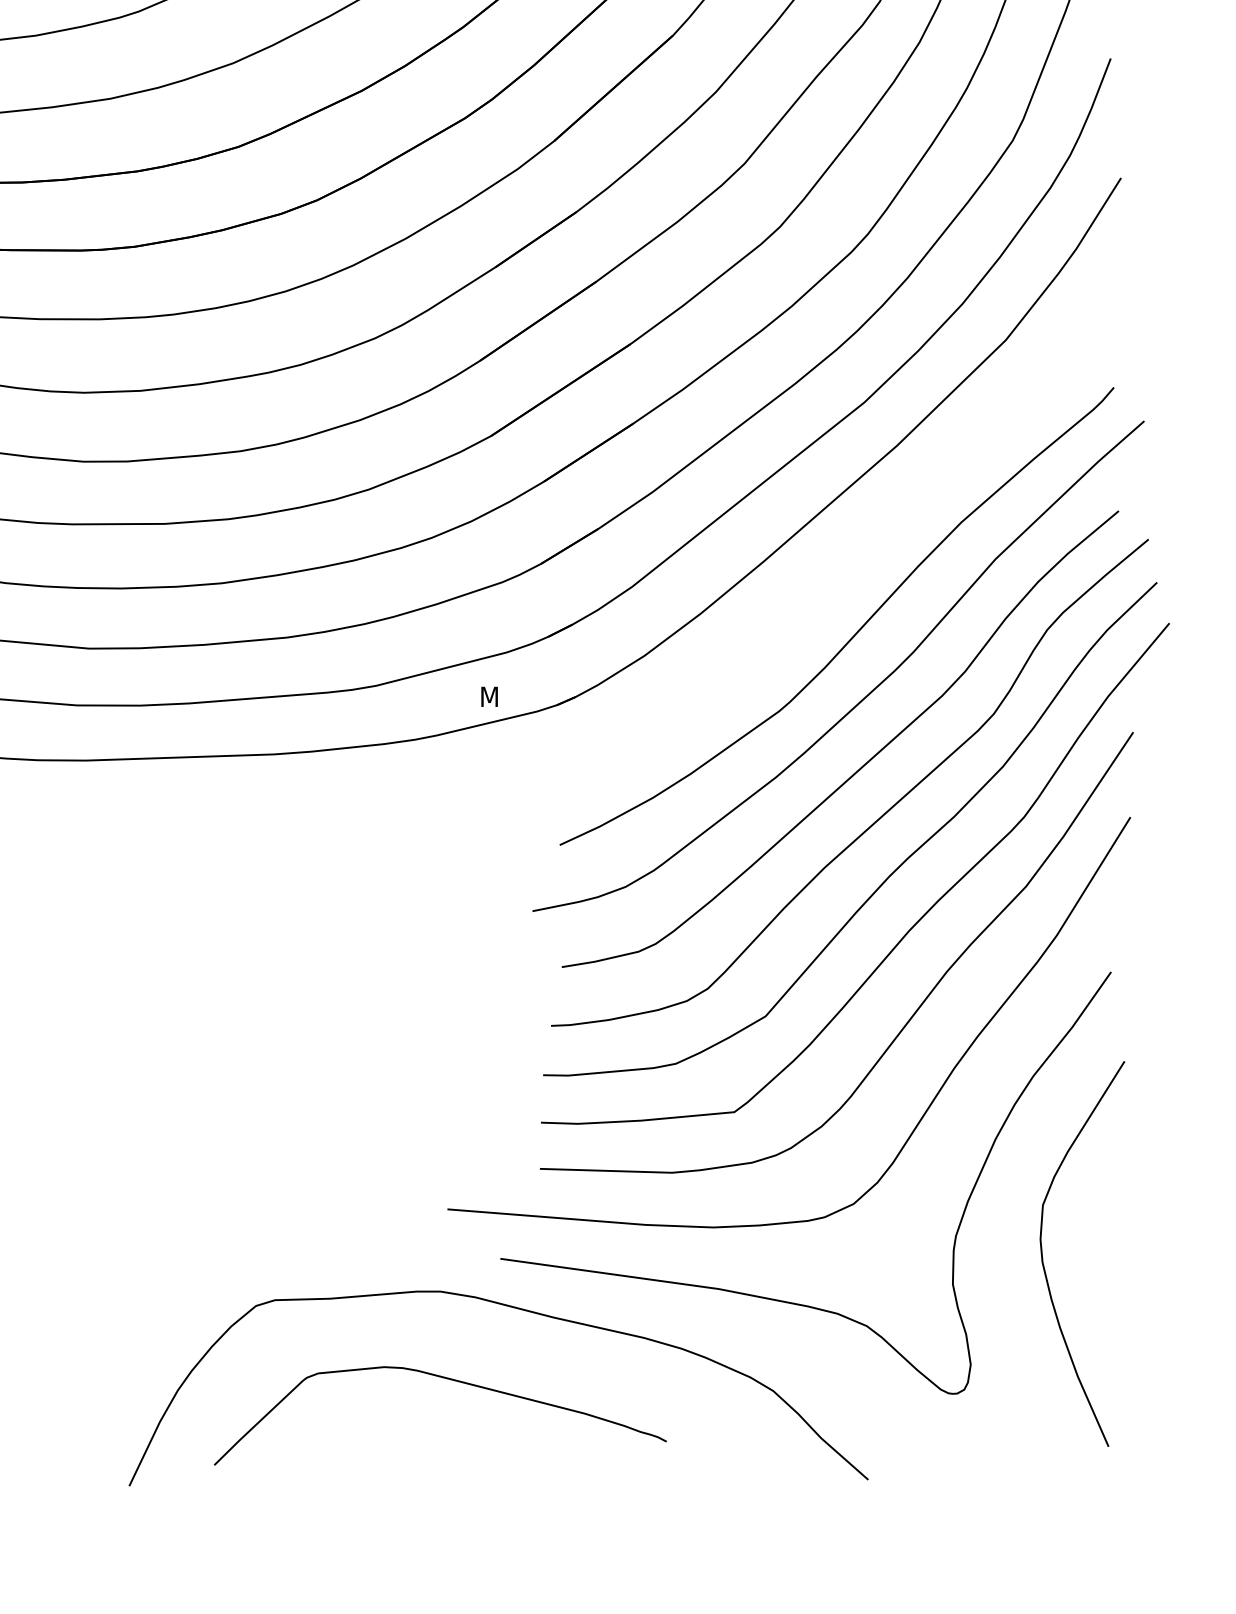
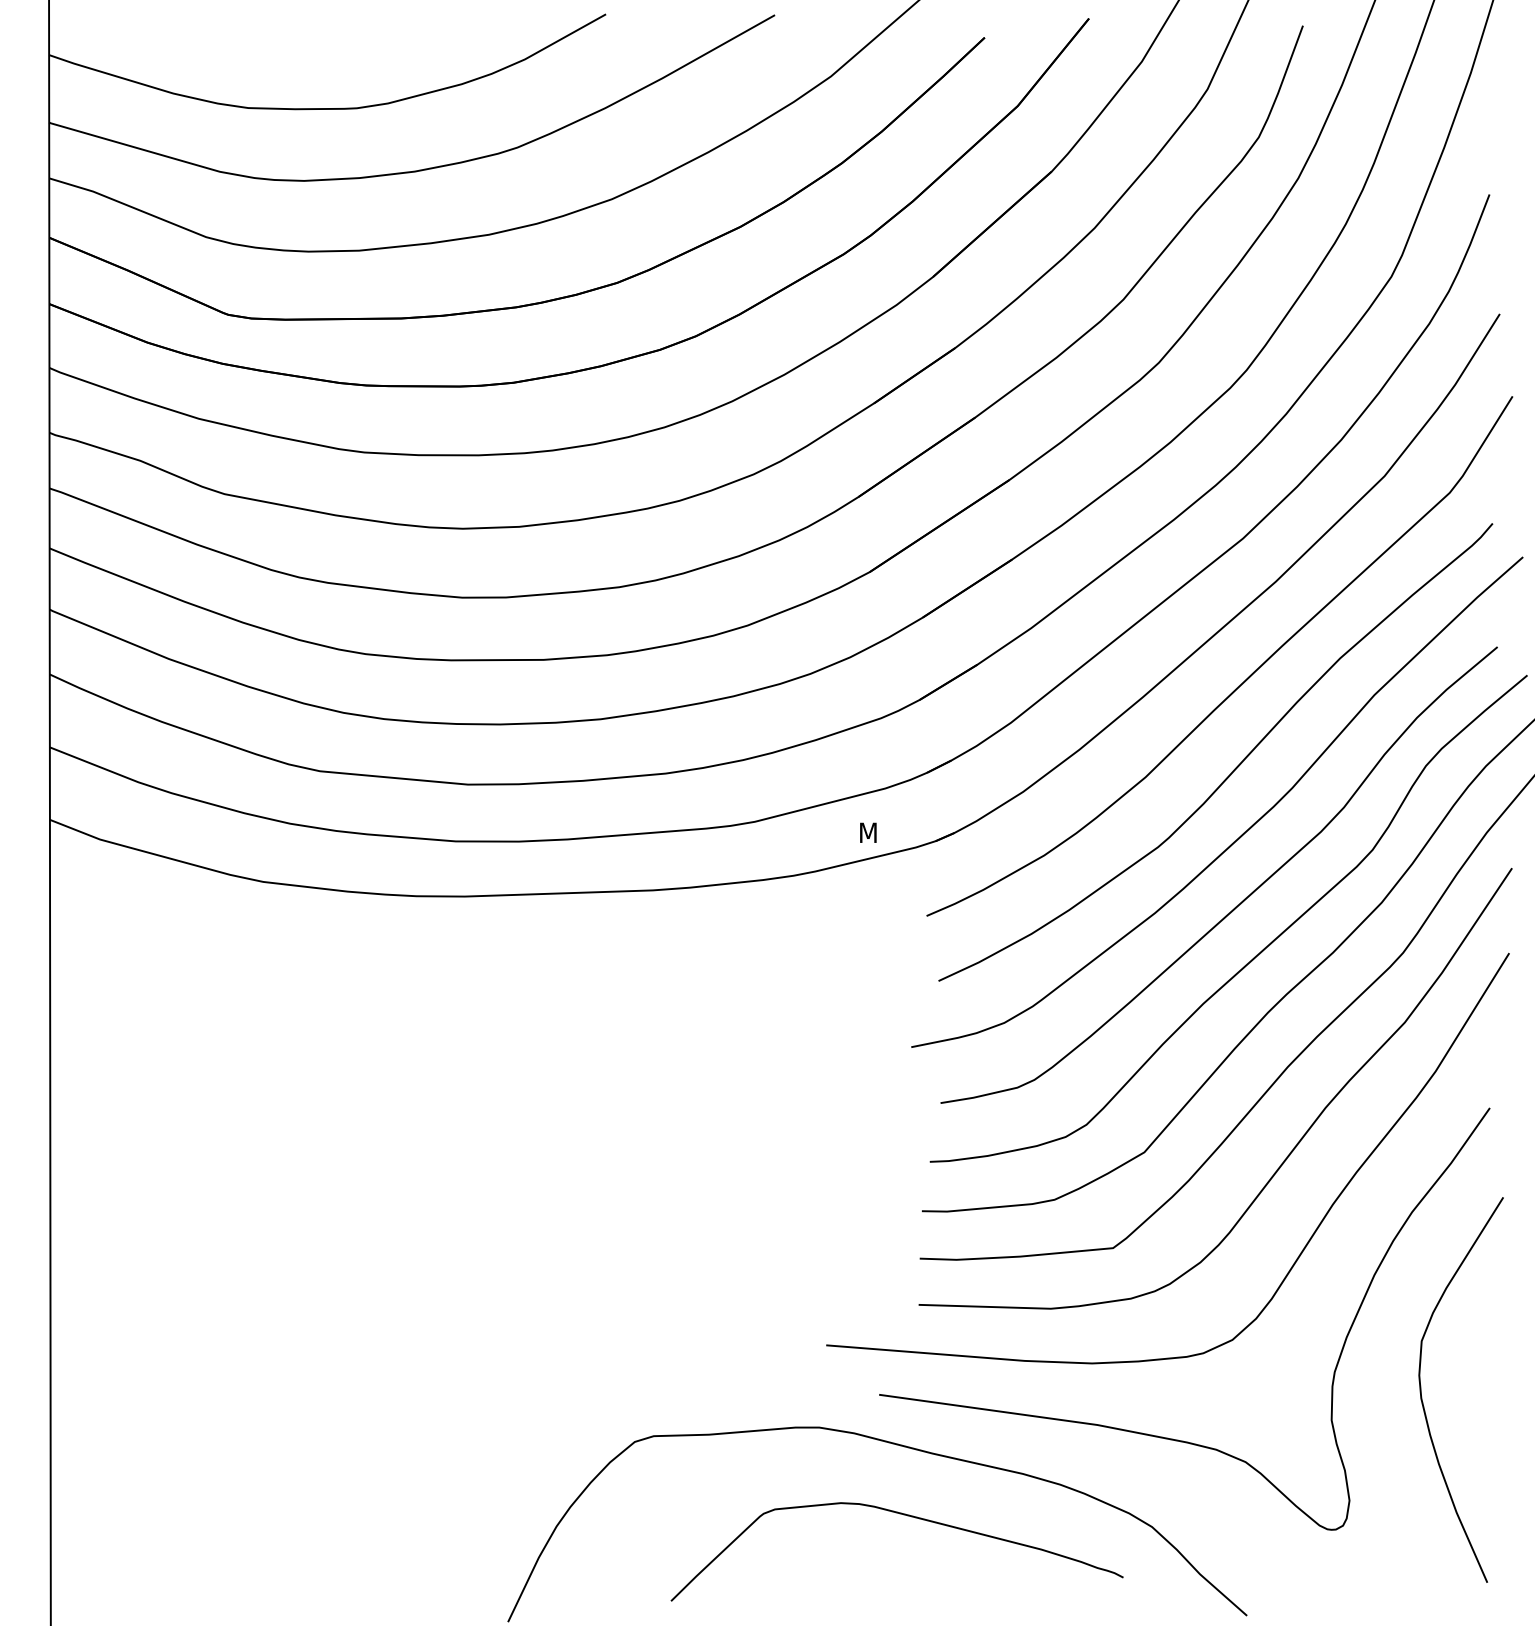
curve: (865, 544) -> (1244, 680), added
curve: (446, 1379) -> (903, 1515), moved

